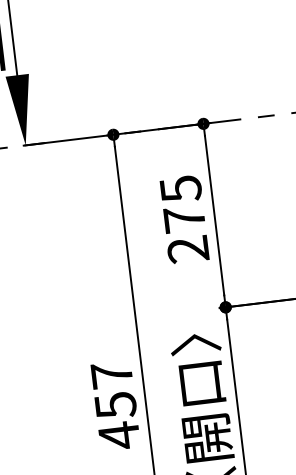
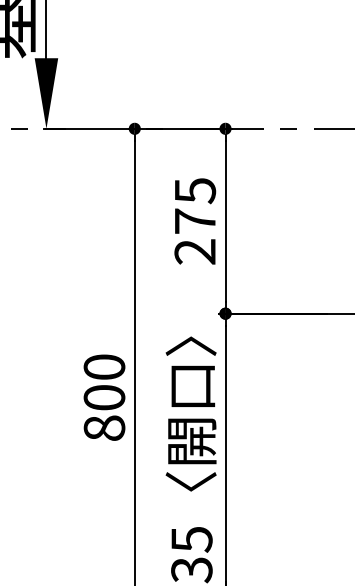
text: (115, 406) -> (104, 398), 457 -> 800

